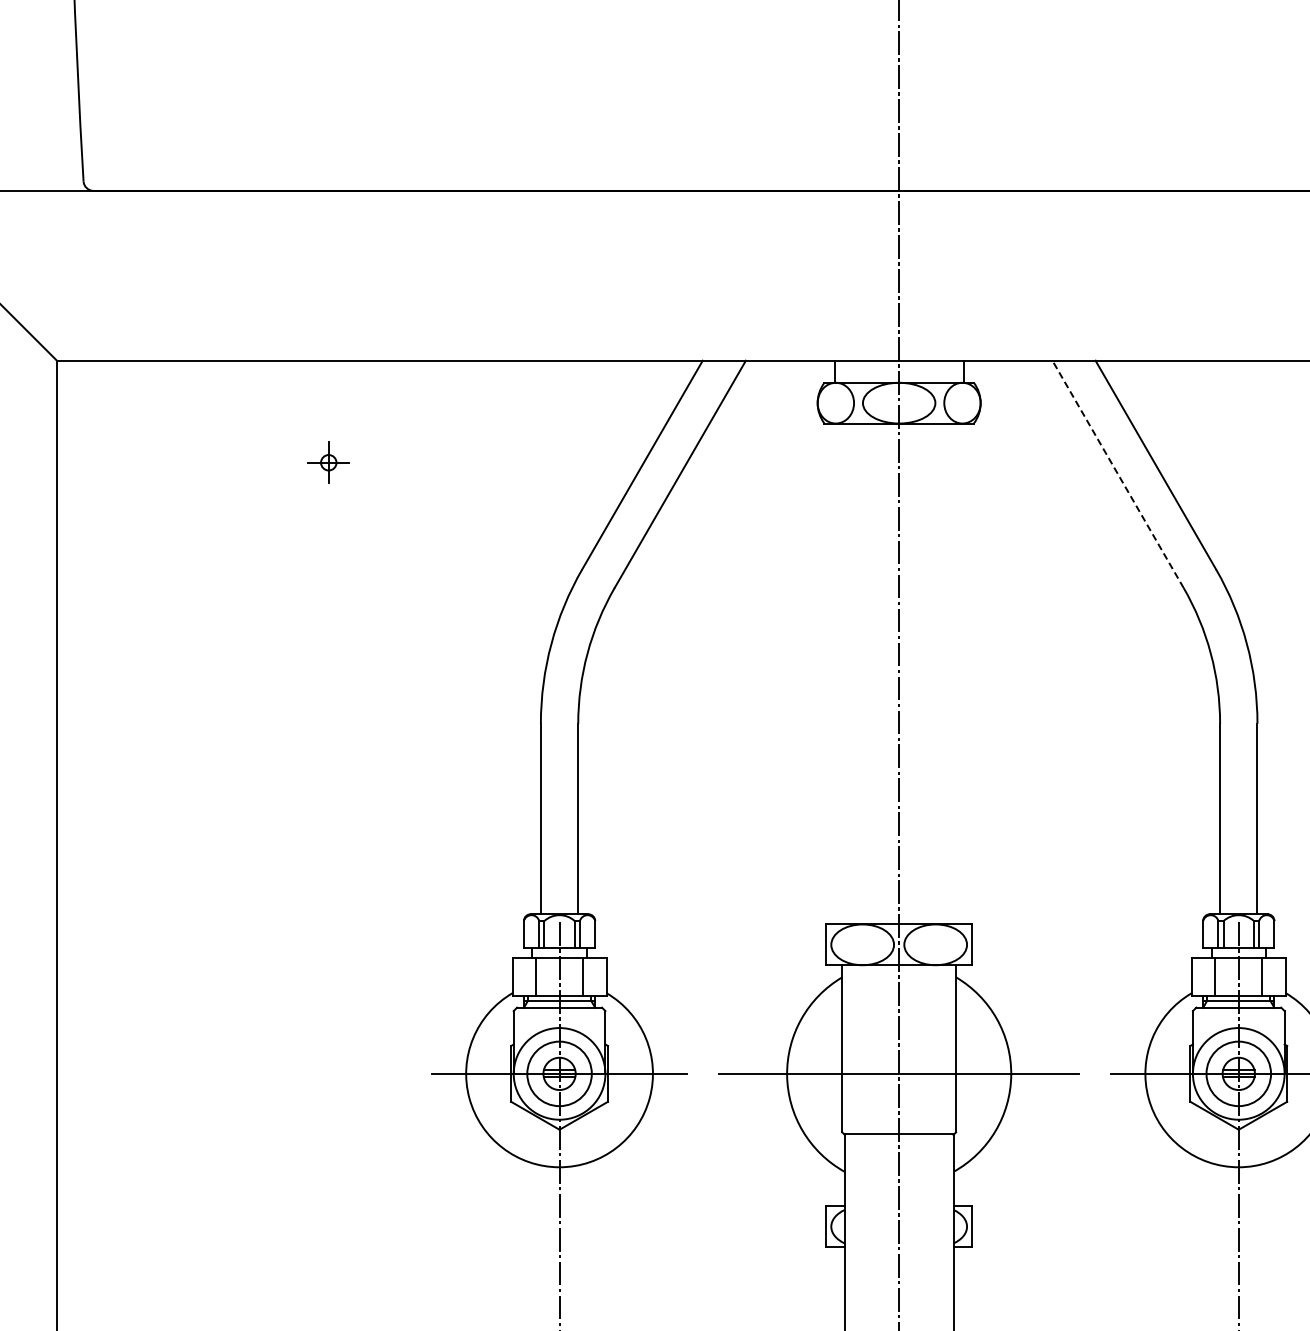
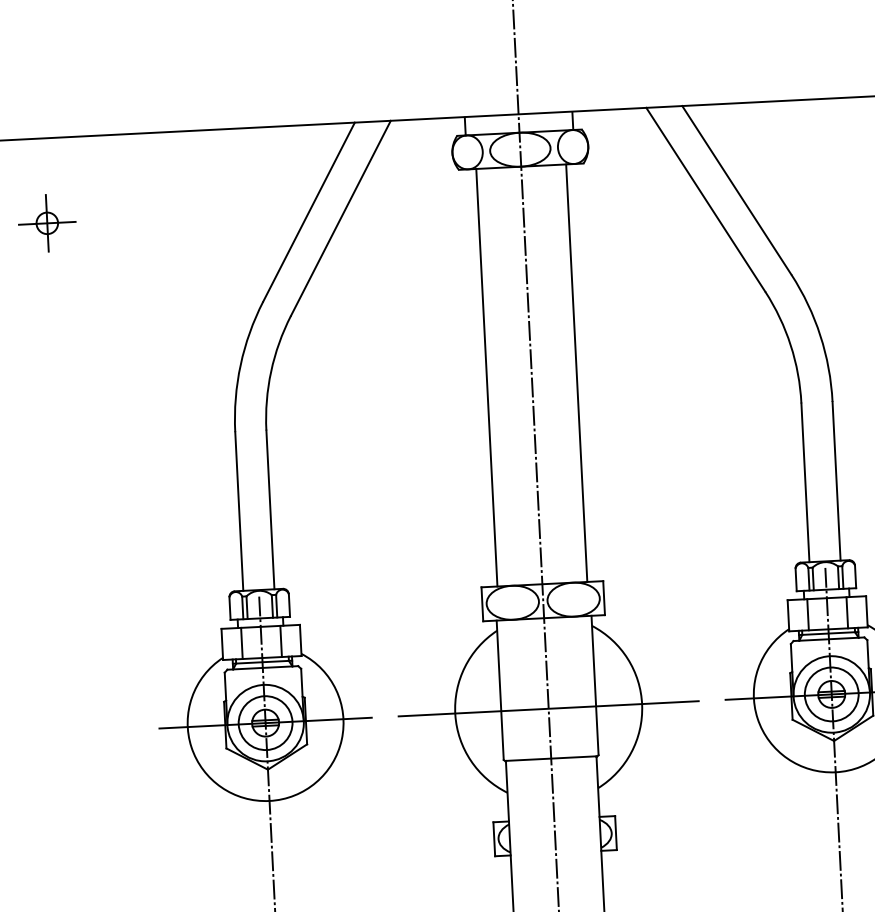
part: (328, 462) -> (47, 223), size x1.67
line: (1117, 473) -> (705, 199), dashed -> solid
line: (845, 673) -> (487, 377), added
line: (953, 673) -> (577, 372), added

